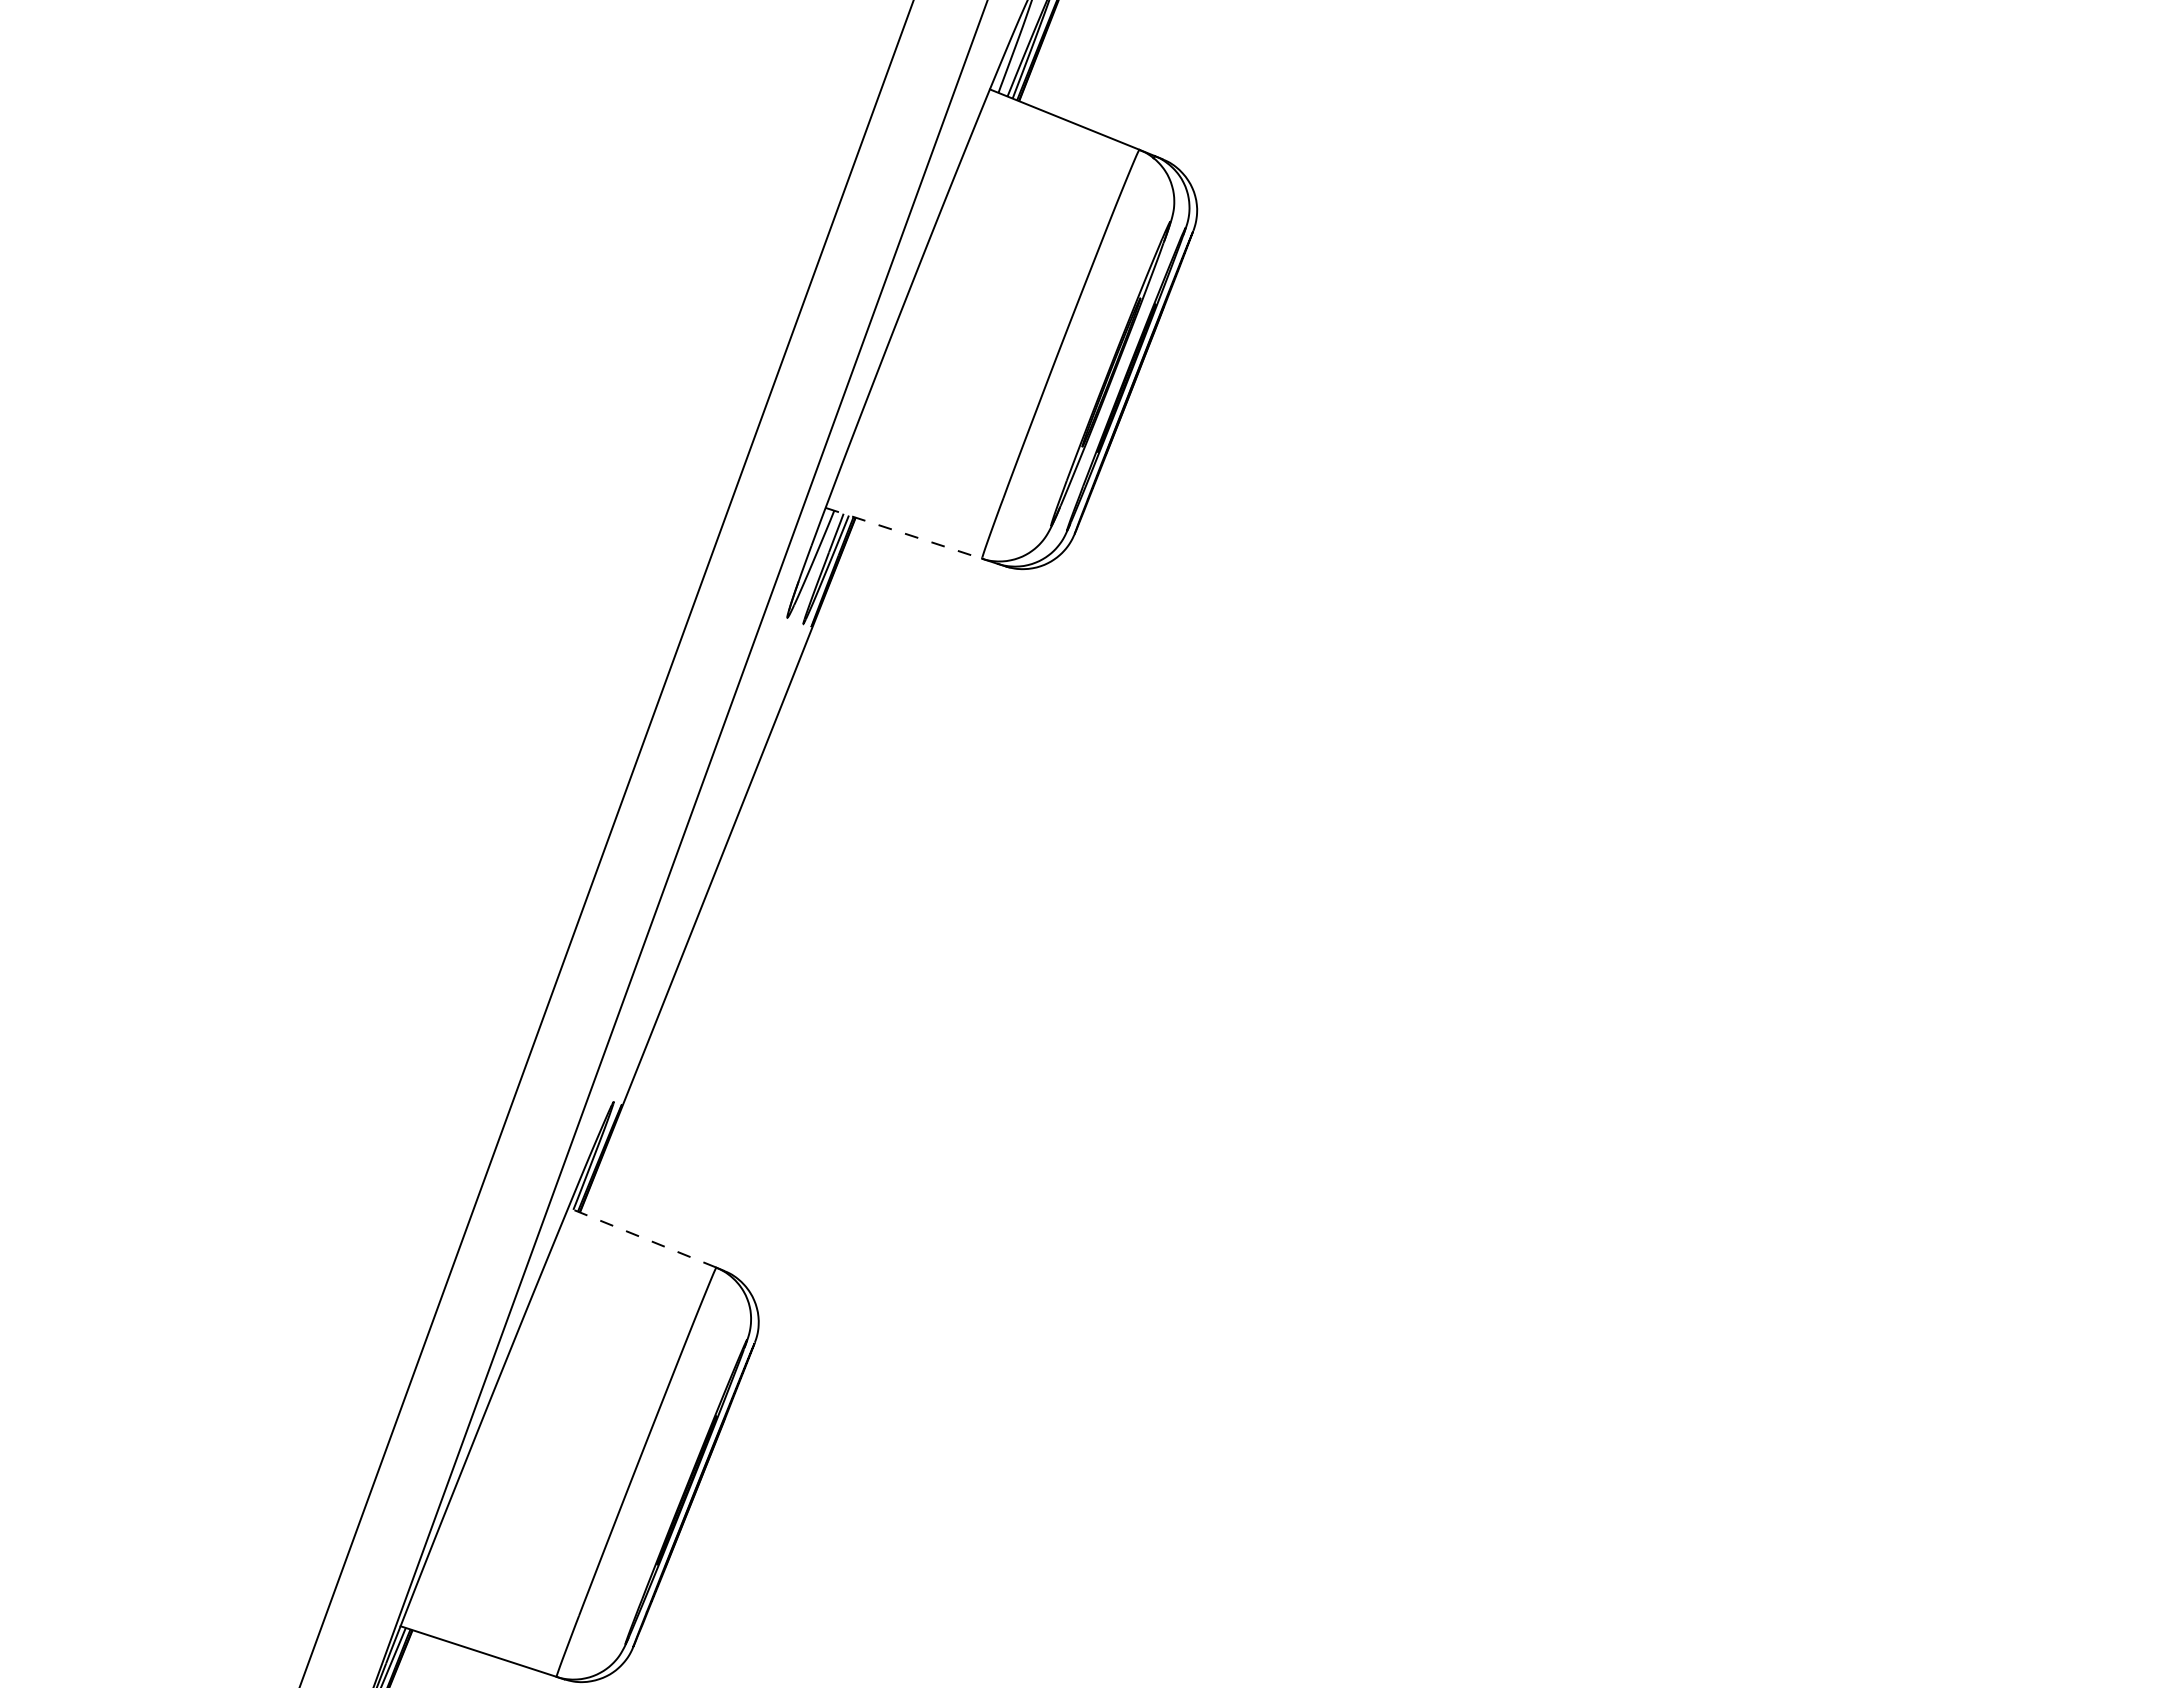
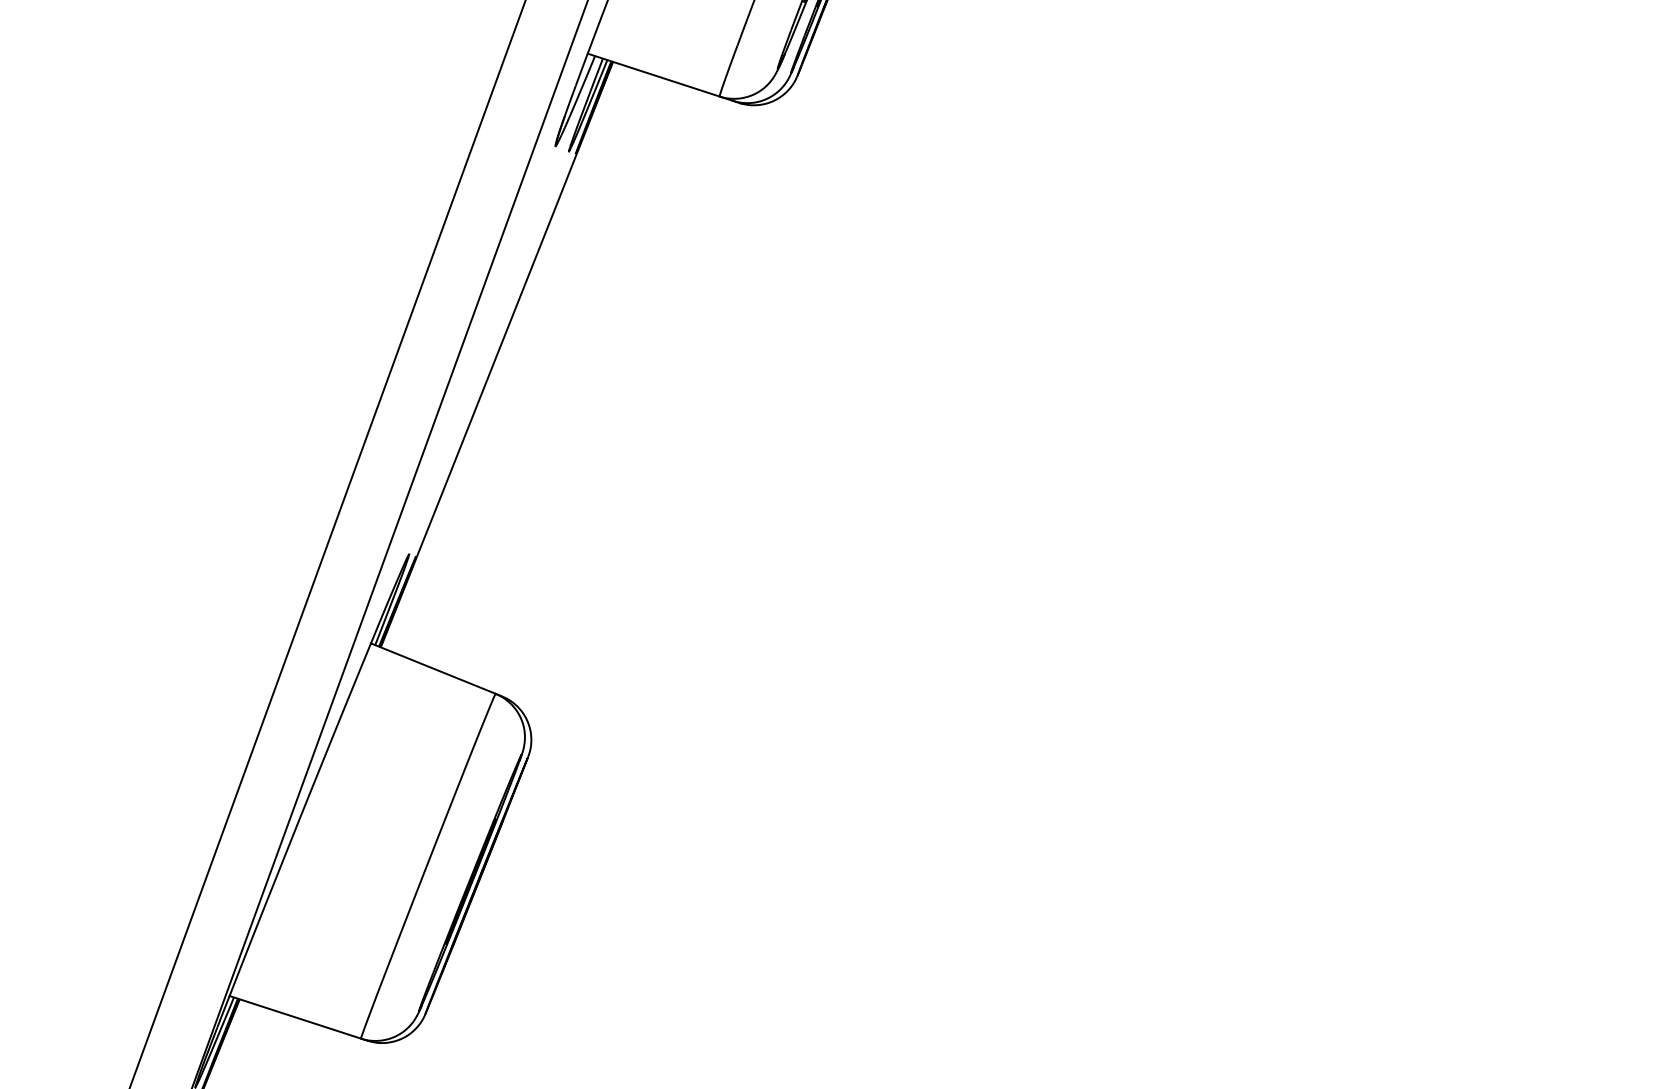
line: (904, 533) -> (654, 75), dashed -> solid
line: (642, 1237) -> (433, 668), dashed -> solid

